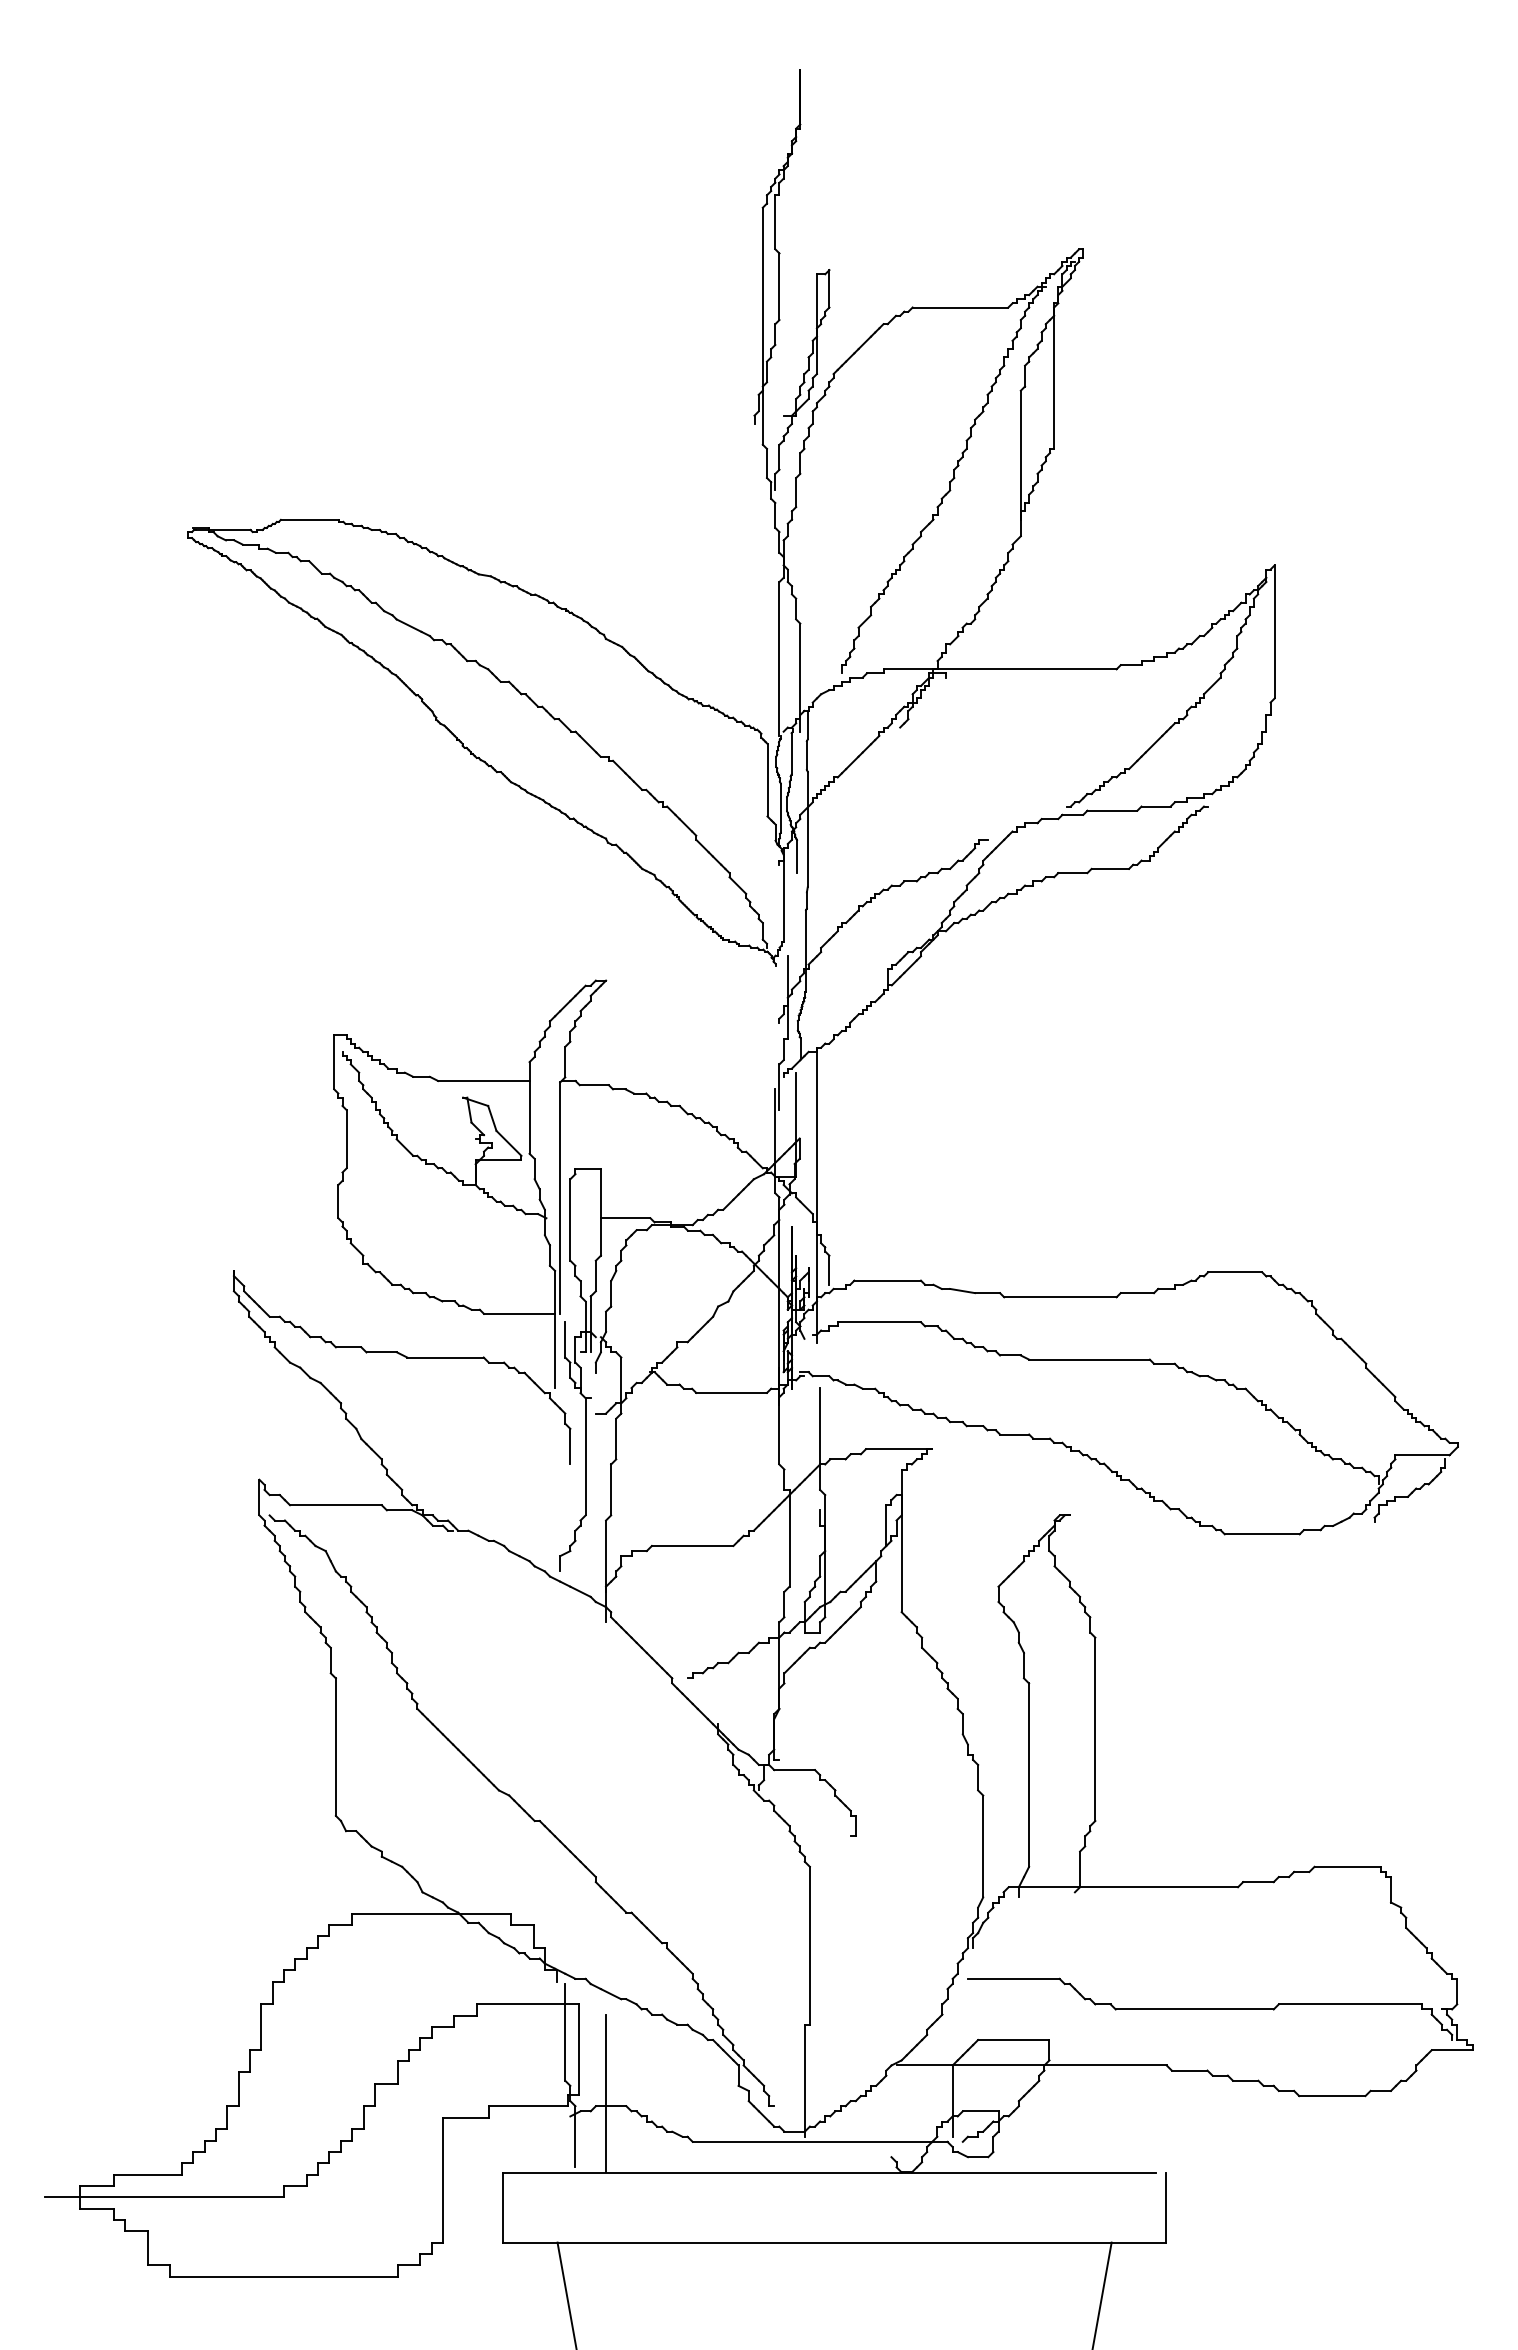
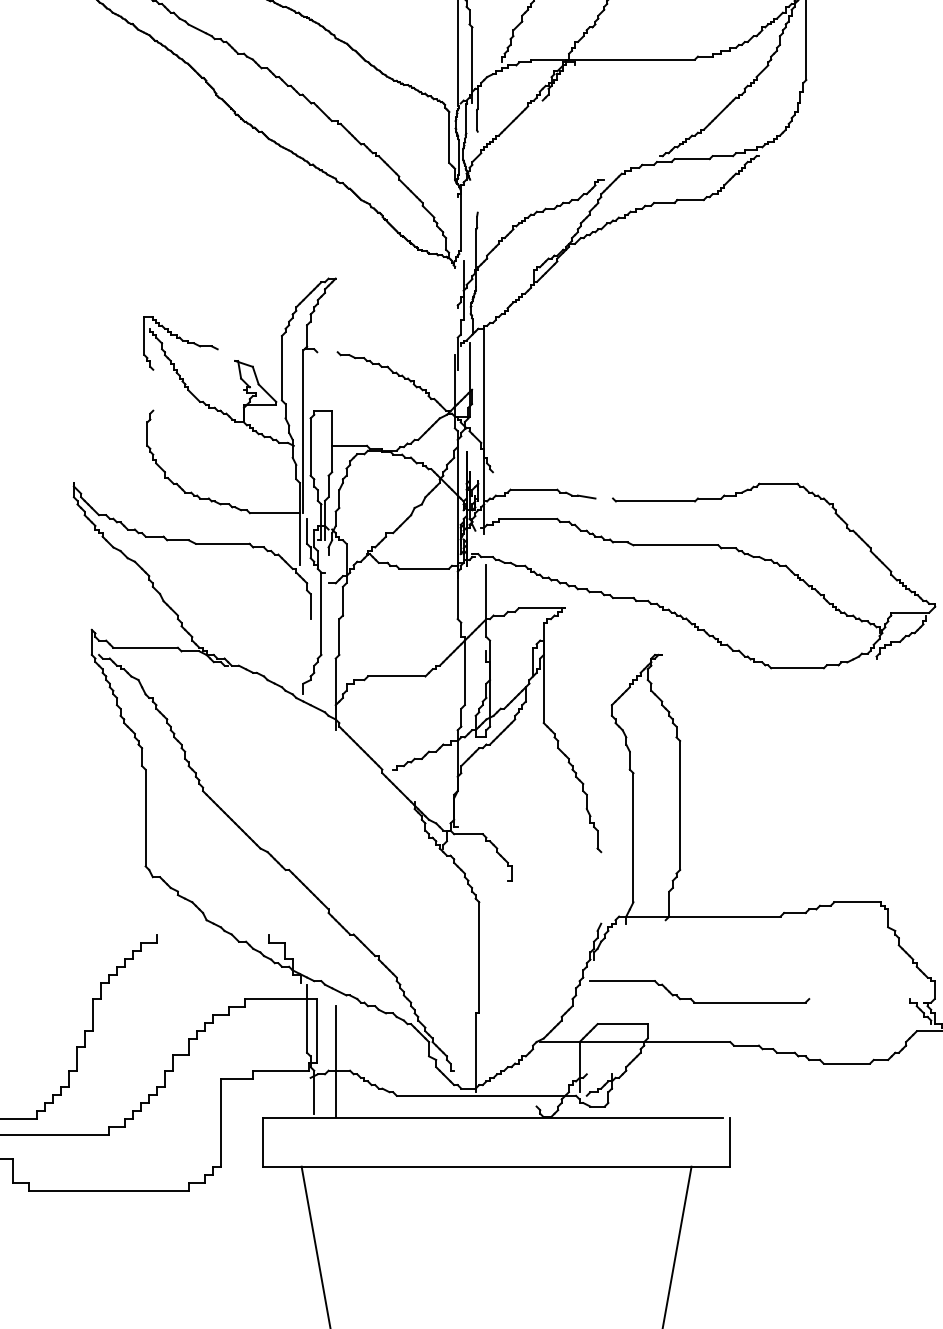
line: (807, 828) -> (477, 171), removed
line: (797, 856) -> (470, 191), removed
line: (483, 1081) -> (249, 349), removed
line: (593, 1085) -> (326, 352), removed
line: (346, 1139) -> (153, 390), removed
line: (829, 1269) -> (493, 481), removed
line: (987, 1293) -> (604, 498), removed
line: (983, 1846) -> (601, 887), removed
line: (431, 1913) -> (212, 935), removed
line: (1349, 2004) -> (858, 999), removed
line: (980, 2111) -> (599, 1074), removed

